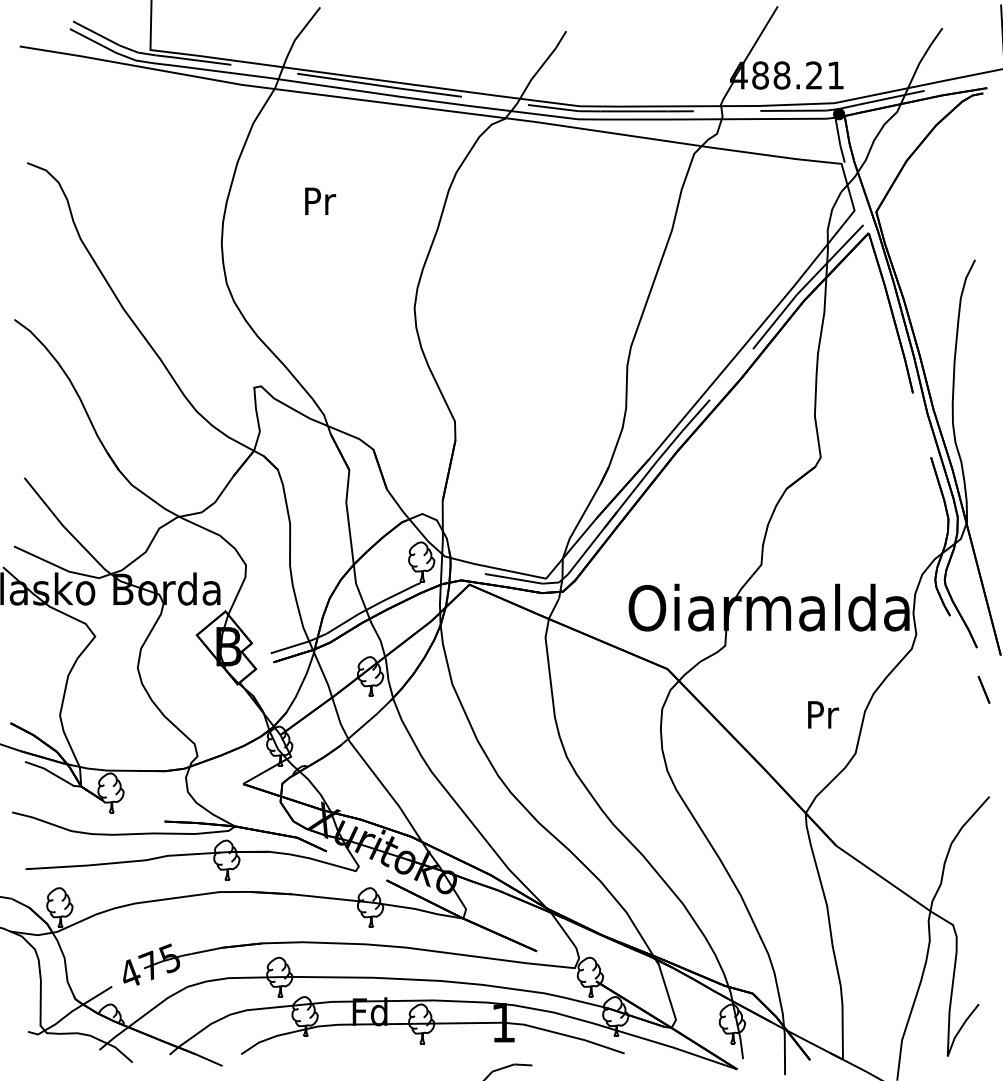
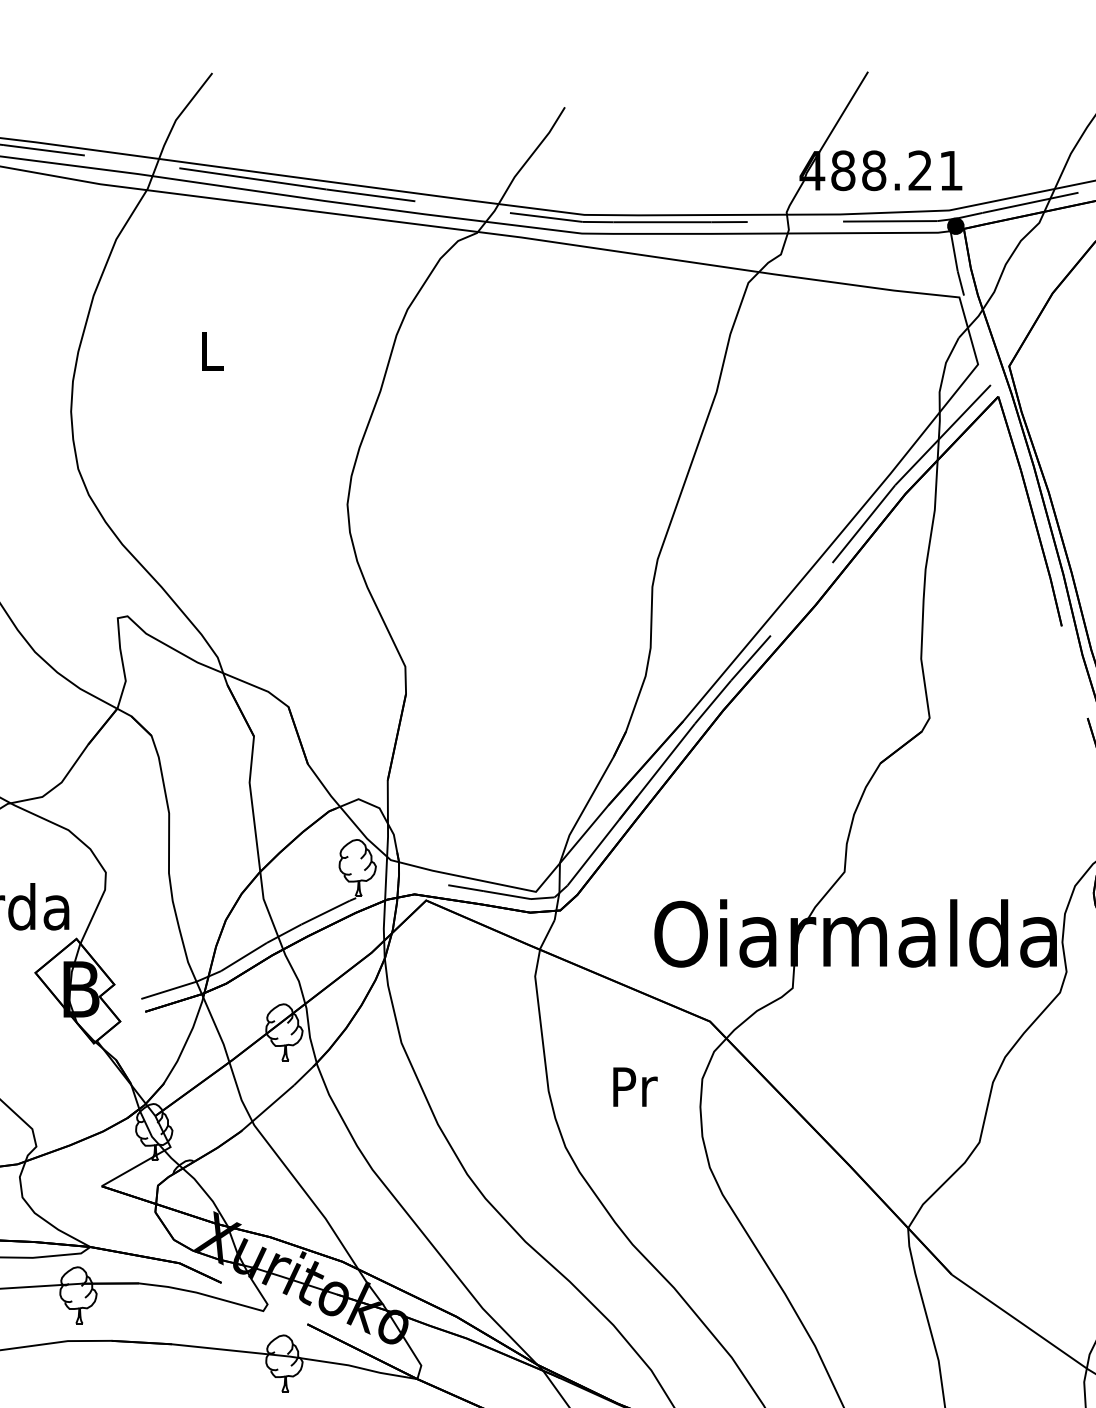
text: (320, 200) -> (212, 349), Pr -> L
text: (823, 714) -> (635, 1086), moved

